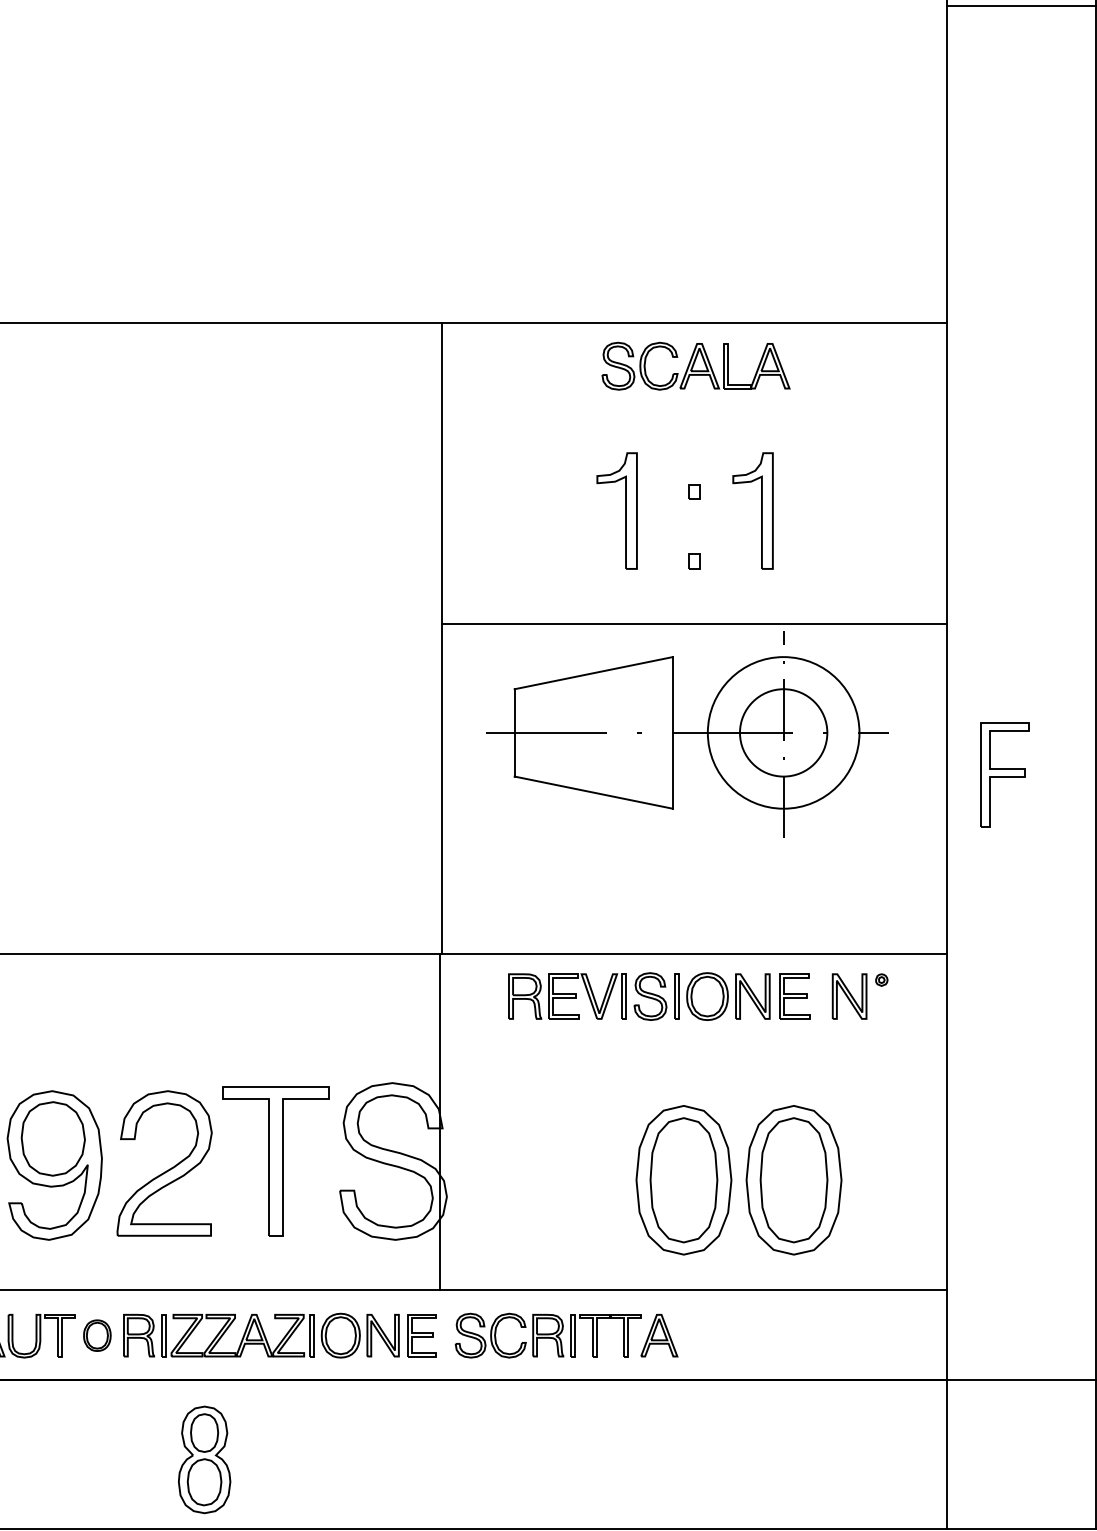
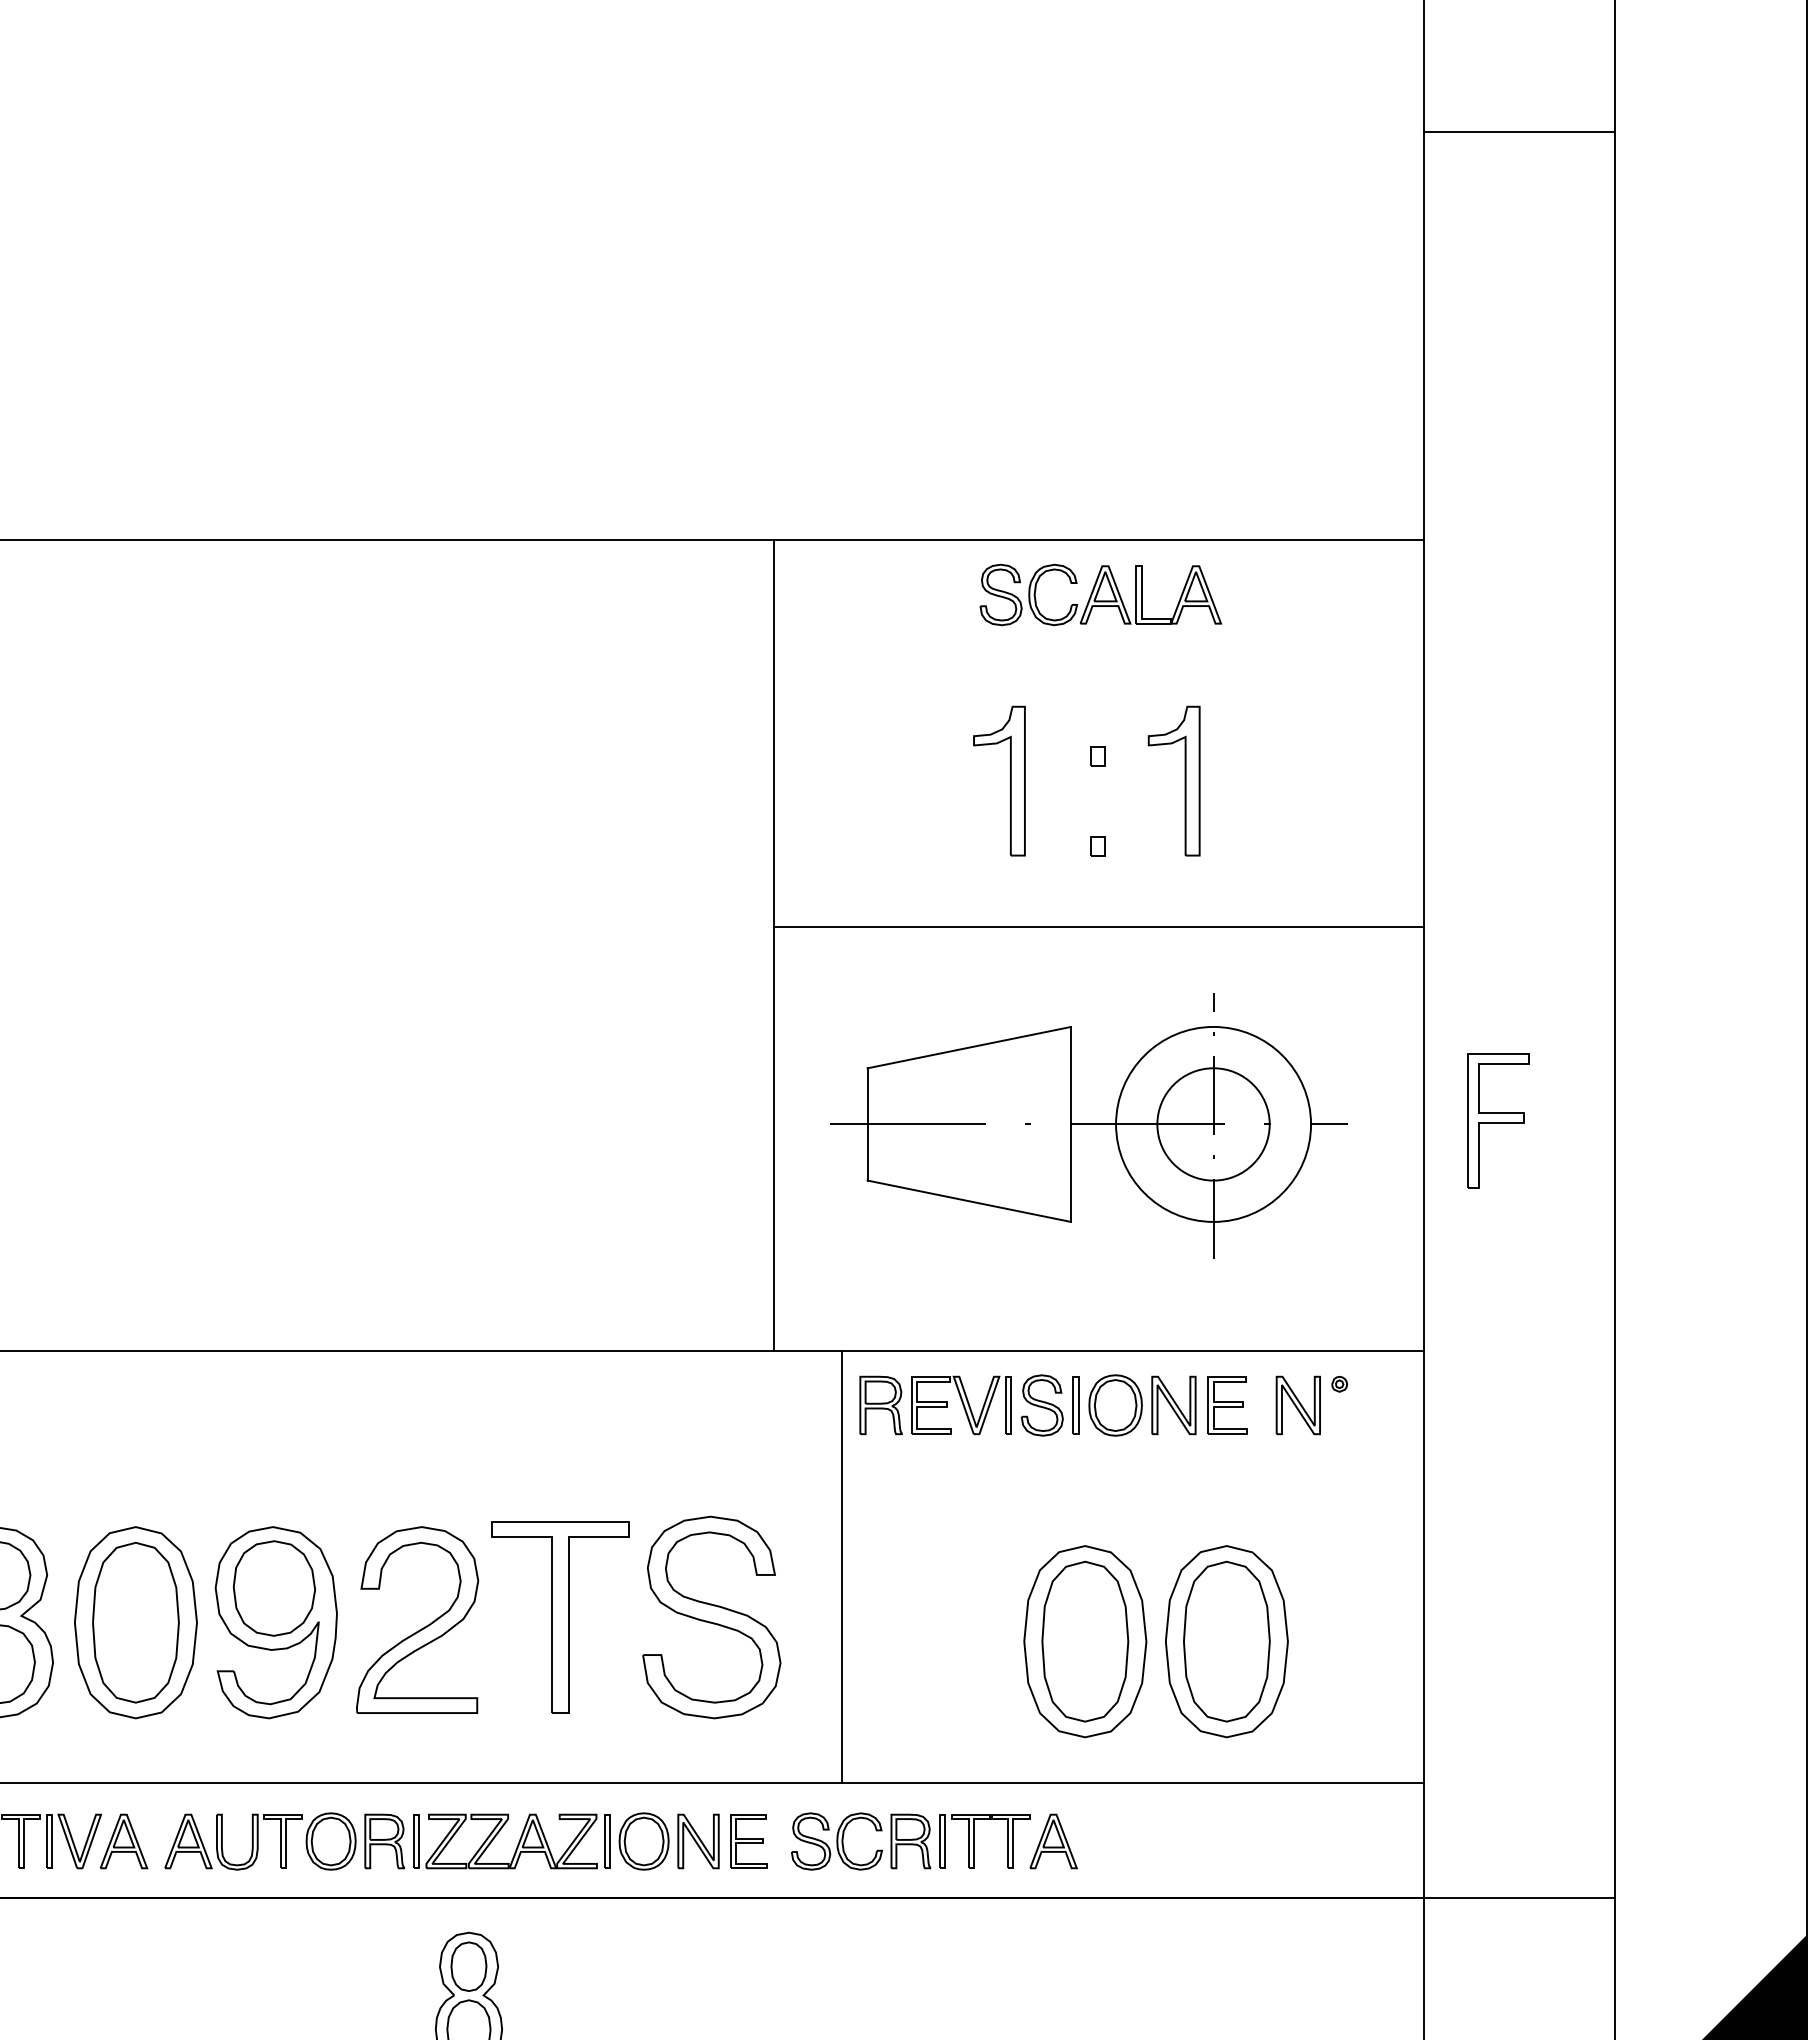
part: (686, 733) -> (1088, 1125), moved
line: (439, 1122) -> (842, 1567), moved
part: (96, 1335) -> (330, 1841), size x1.43

